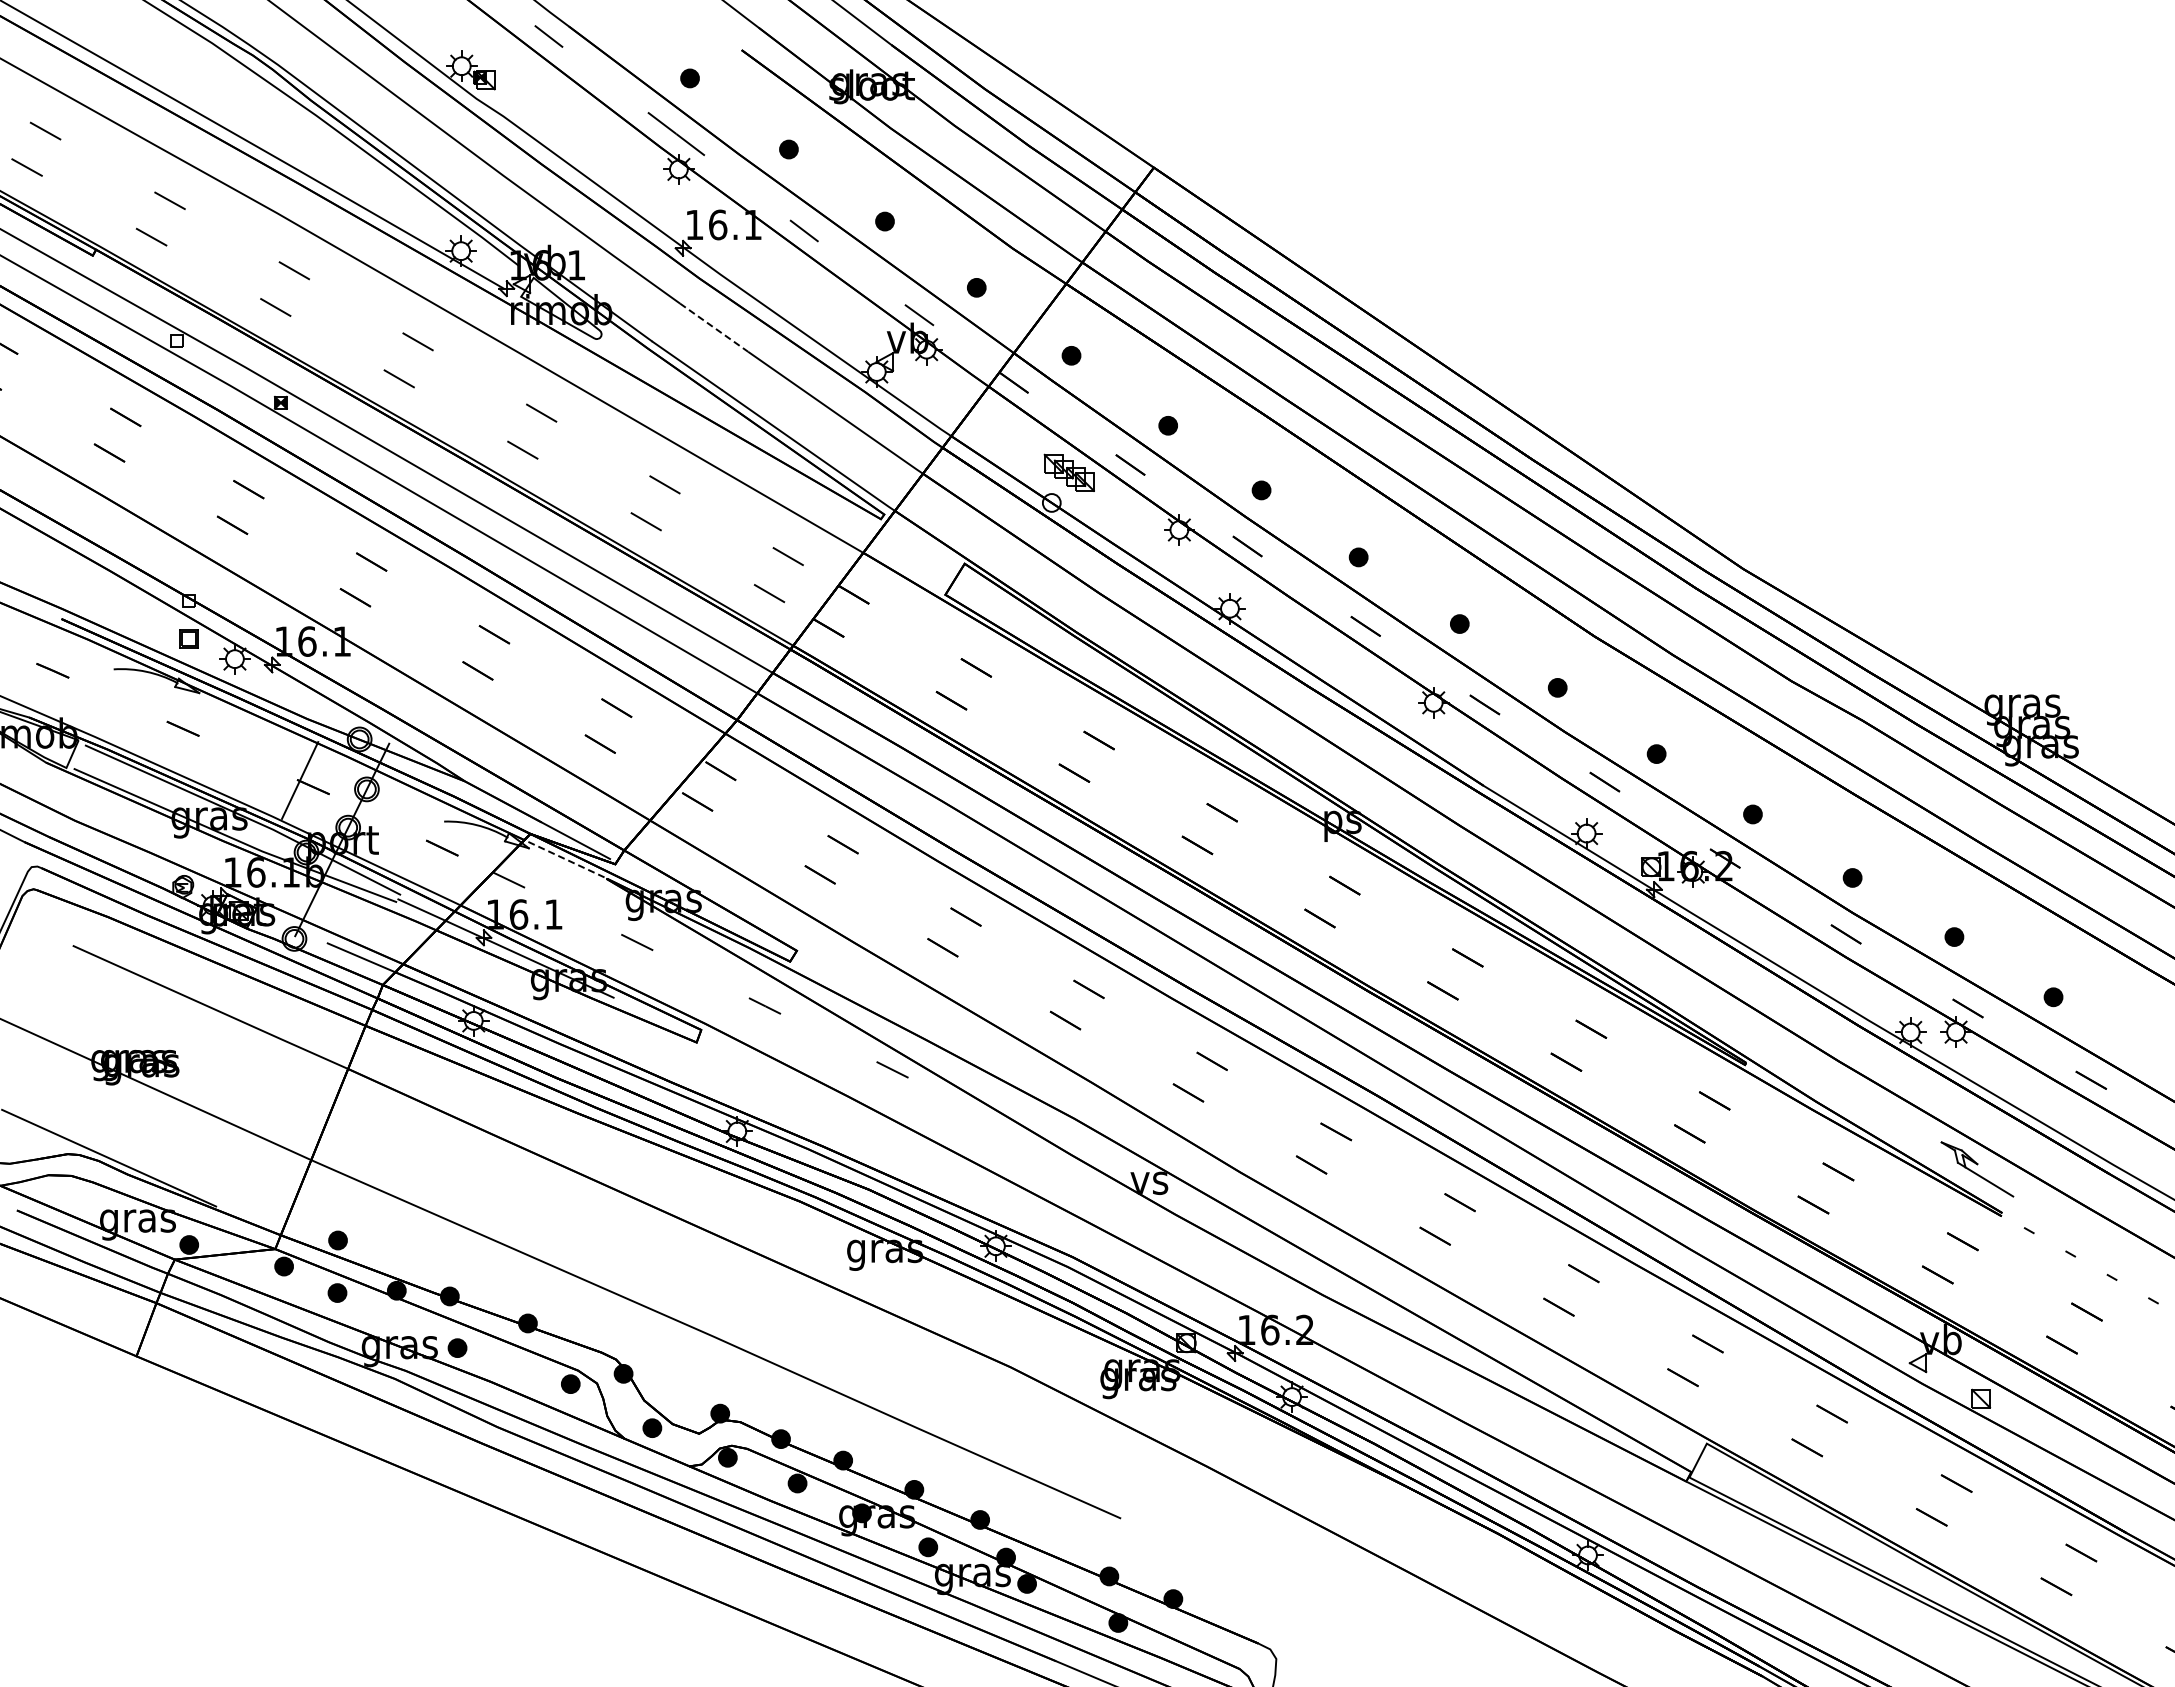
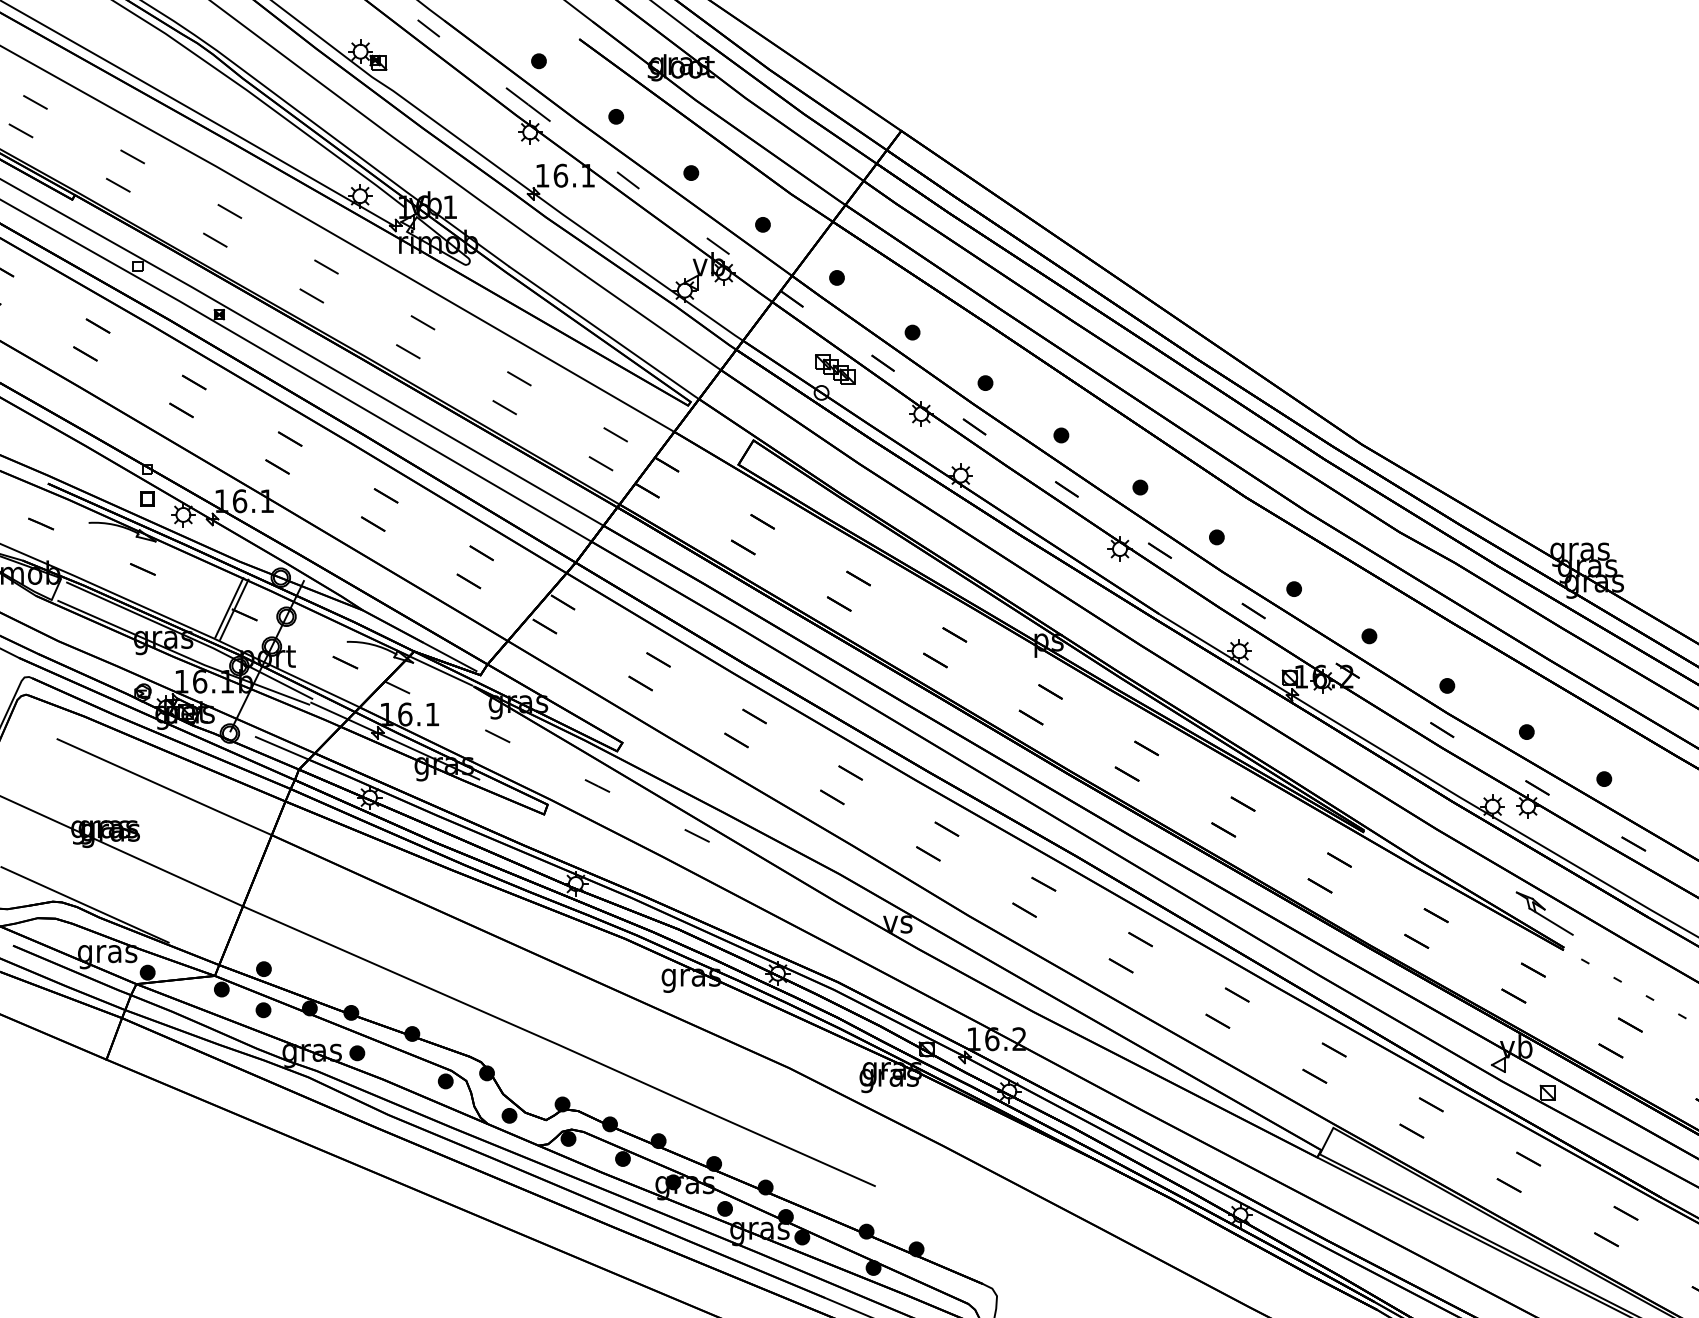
line: (714, 327) -> (558, 255), dashed -> solid
line: (293, 777) -> (229, 607), added
line: (564, 858) -> (440, 670), dashed -> solid

